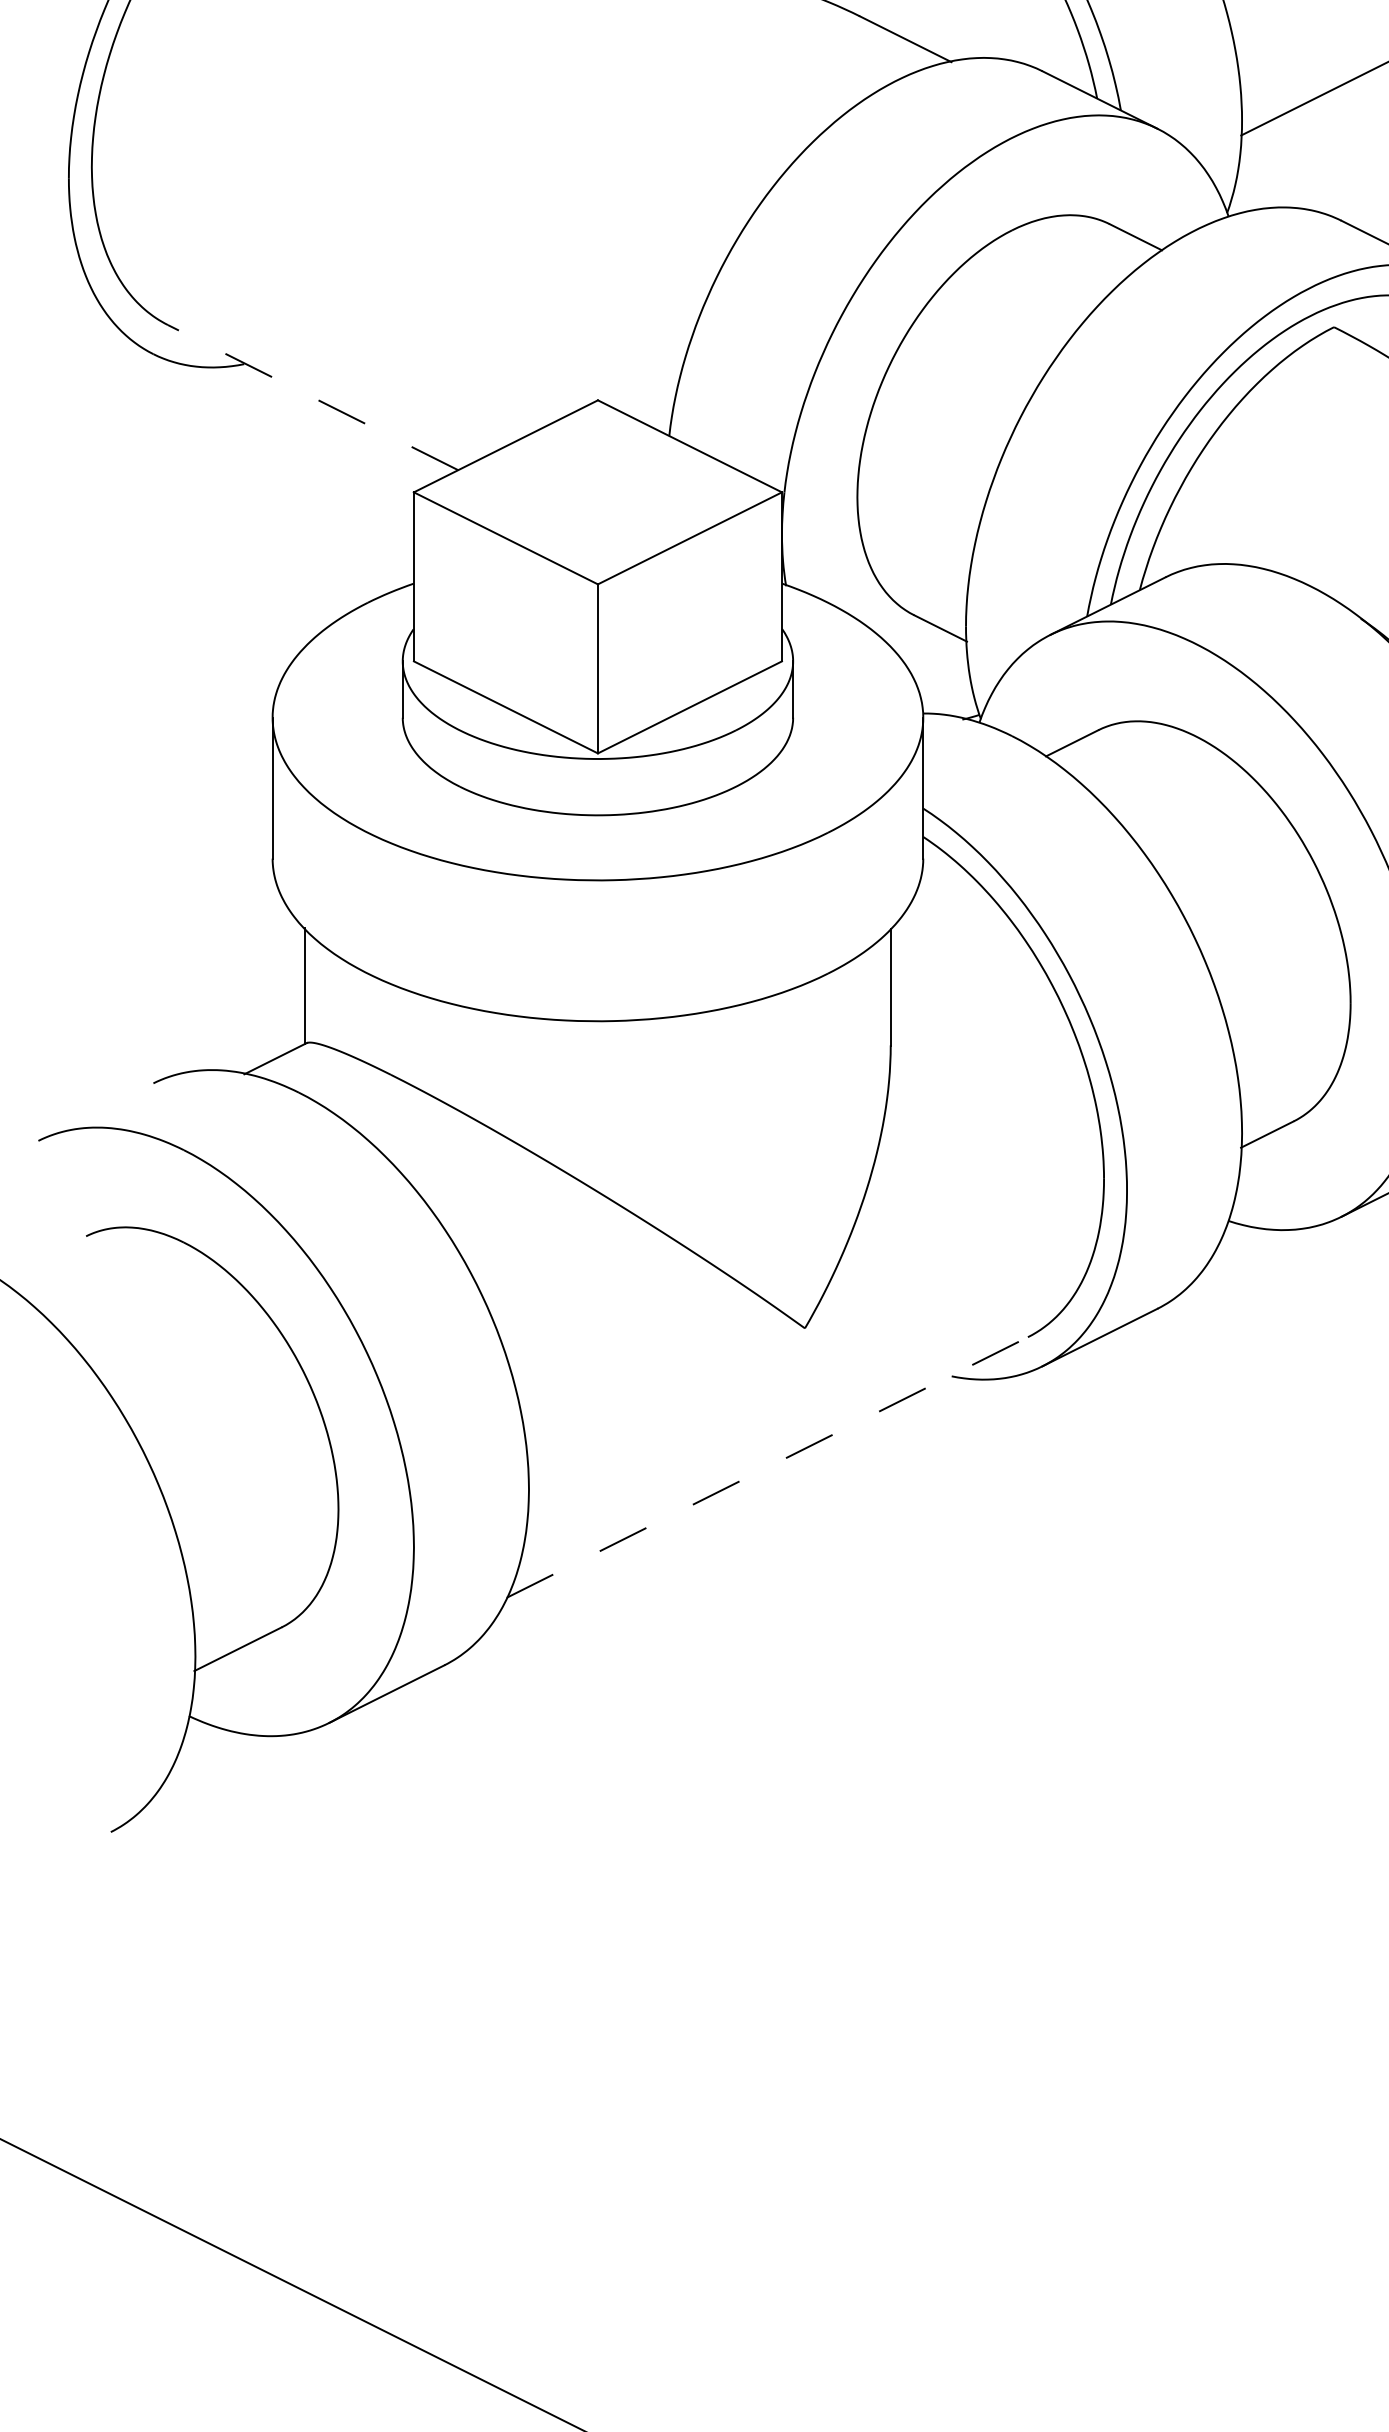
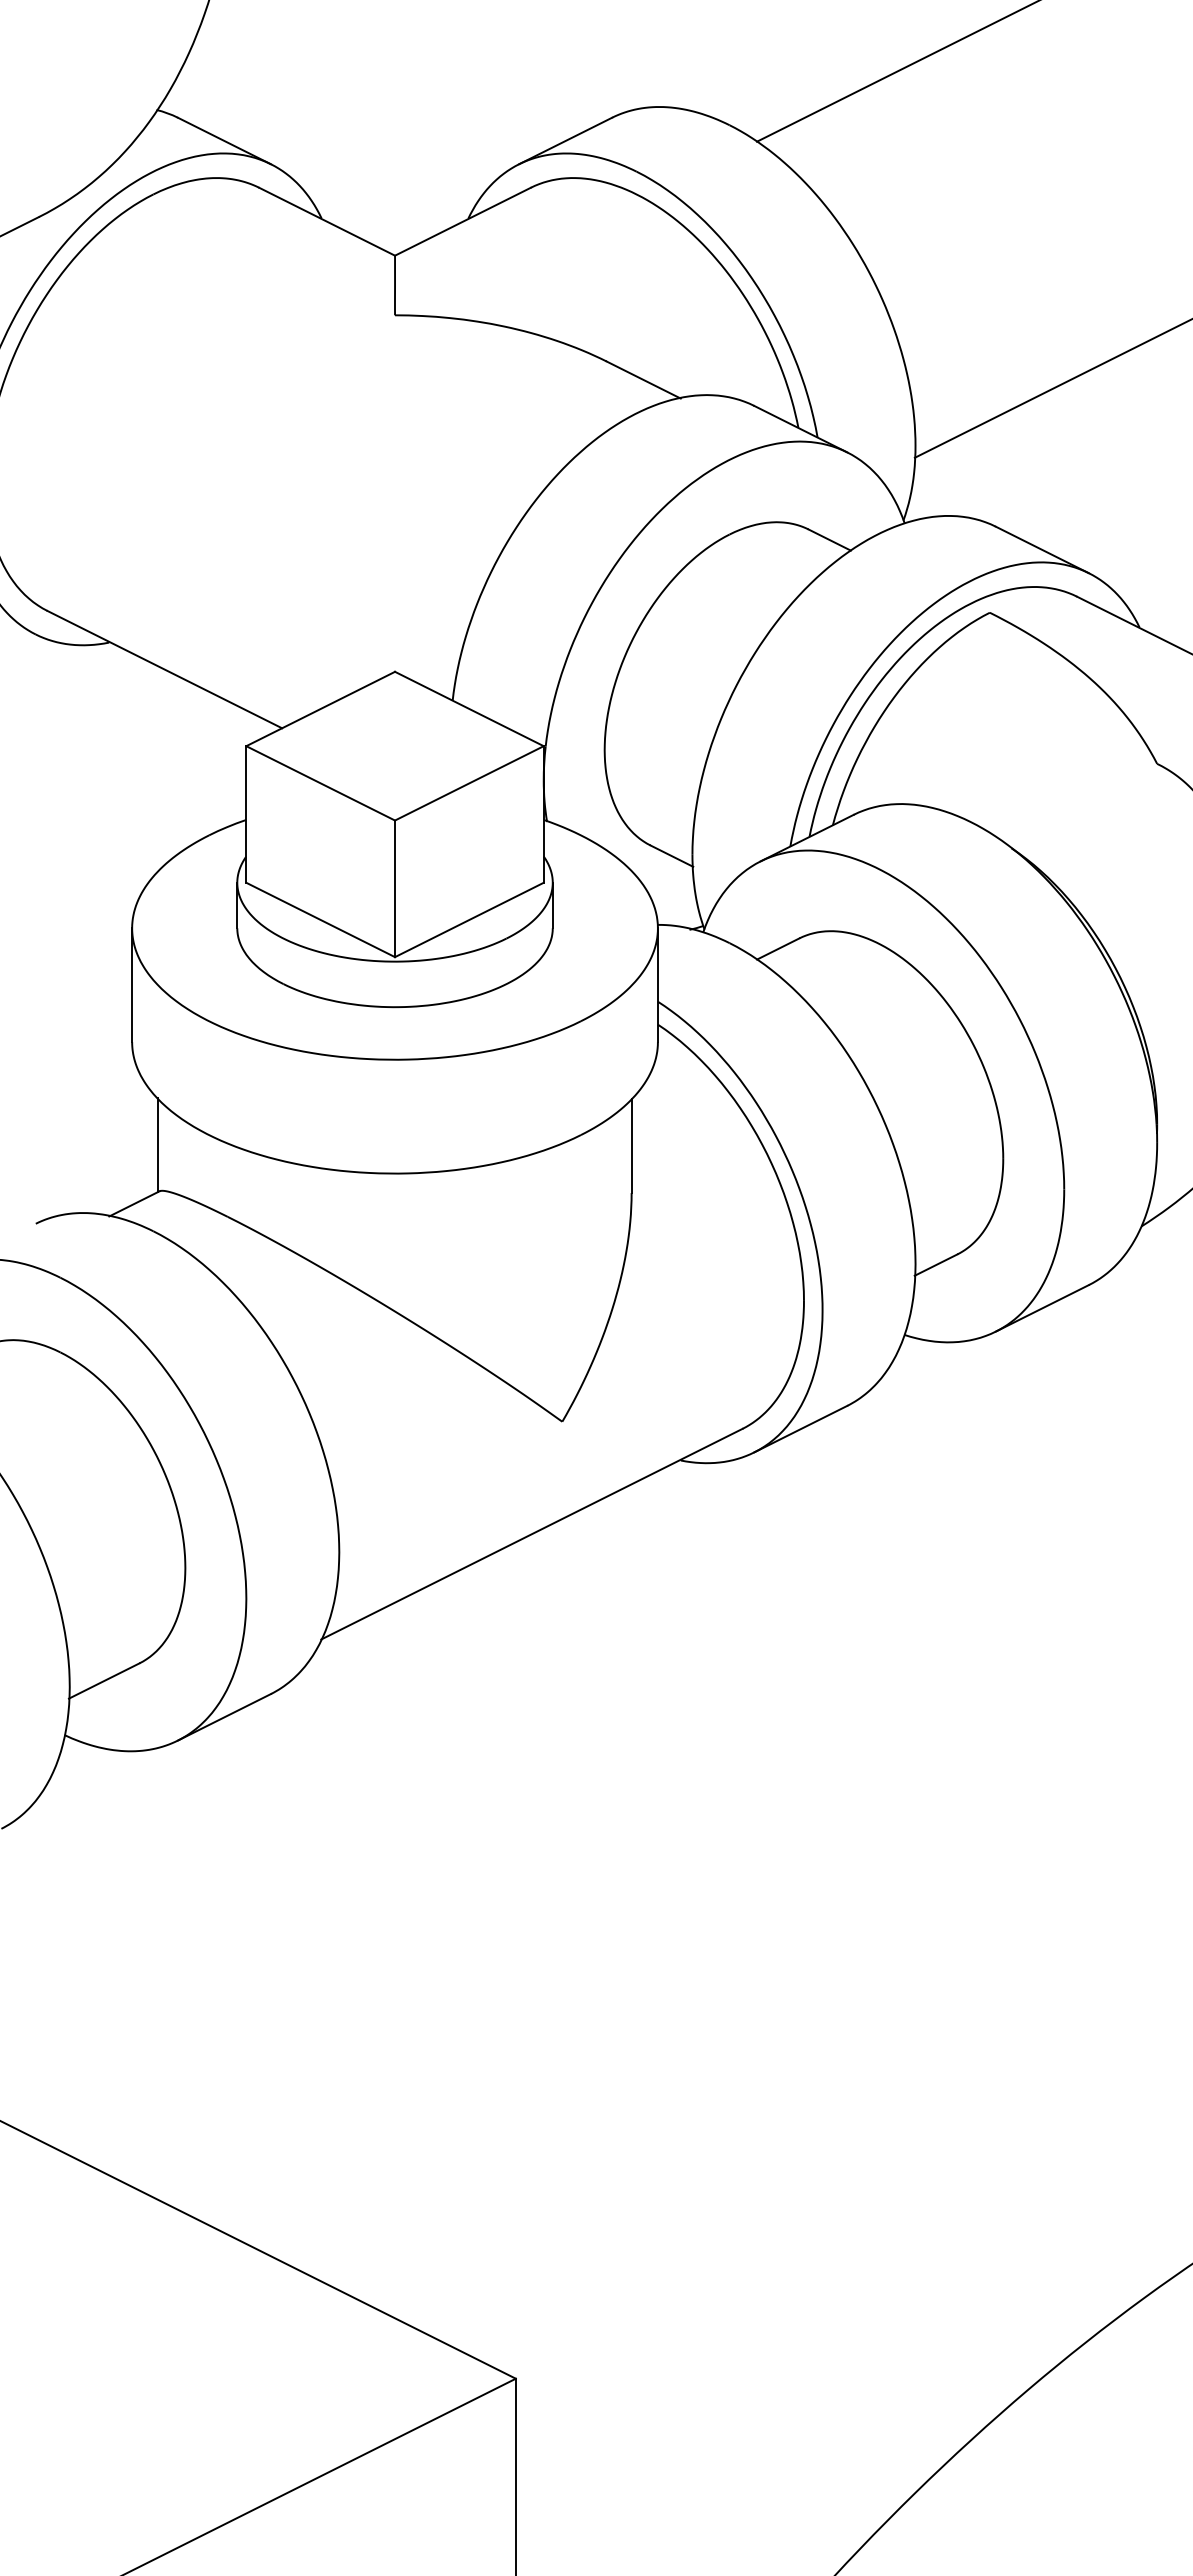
line: (312, 397) -> (164, 669), dashed -> solid
line: (768, 1466) -> (532, 1533), dashed -> solid

